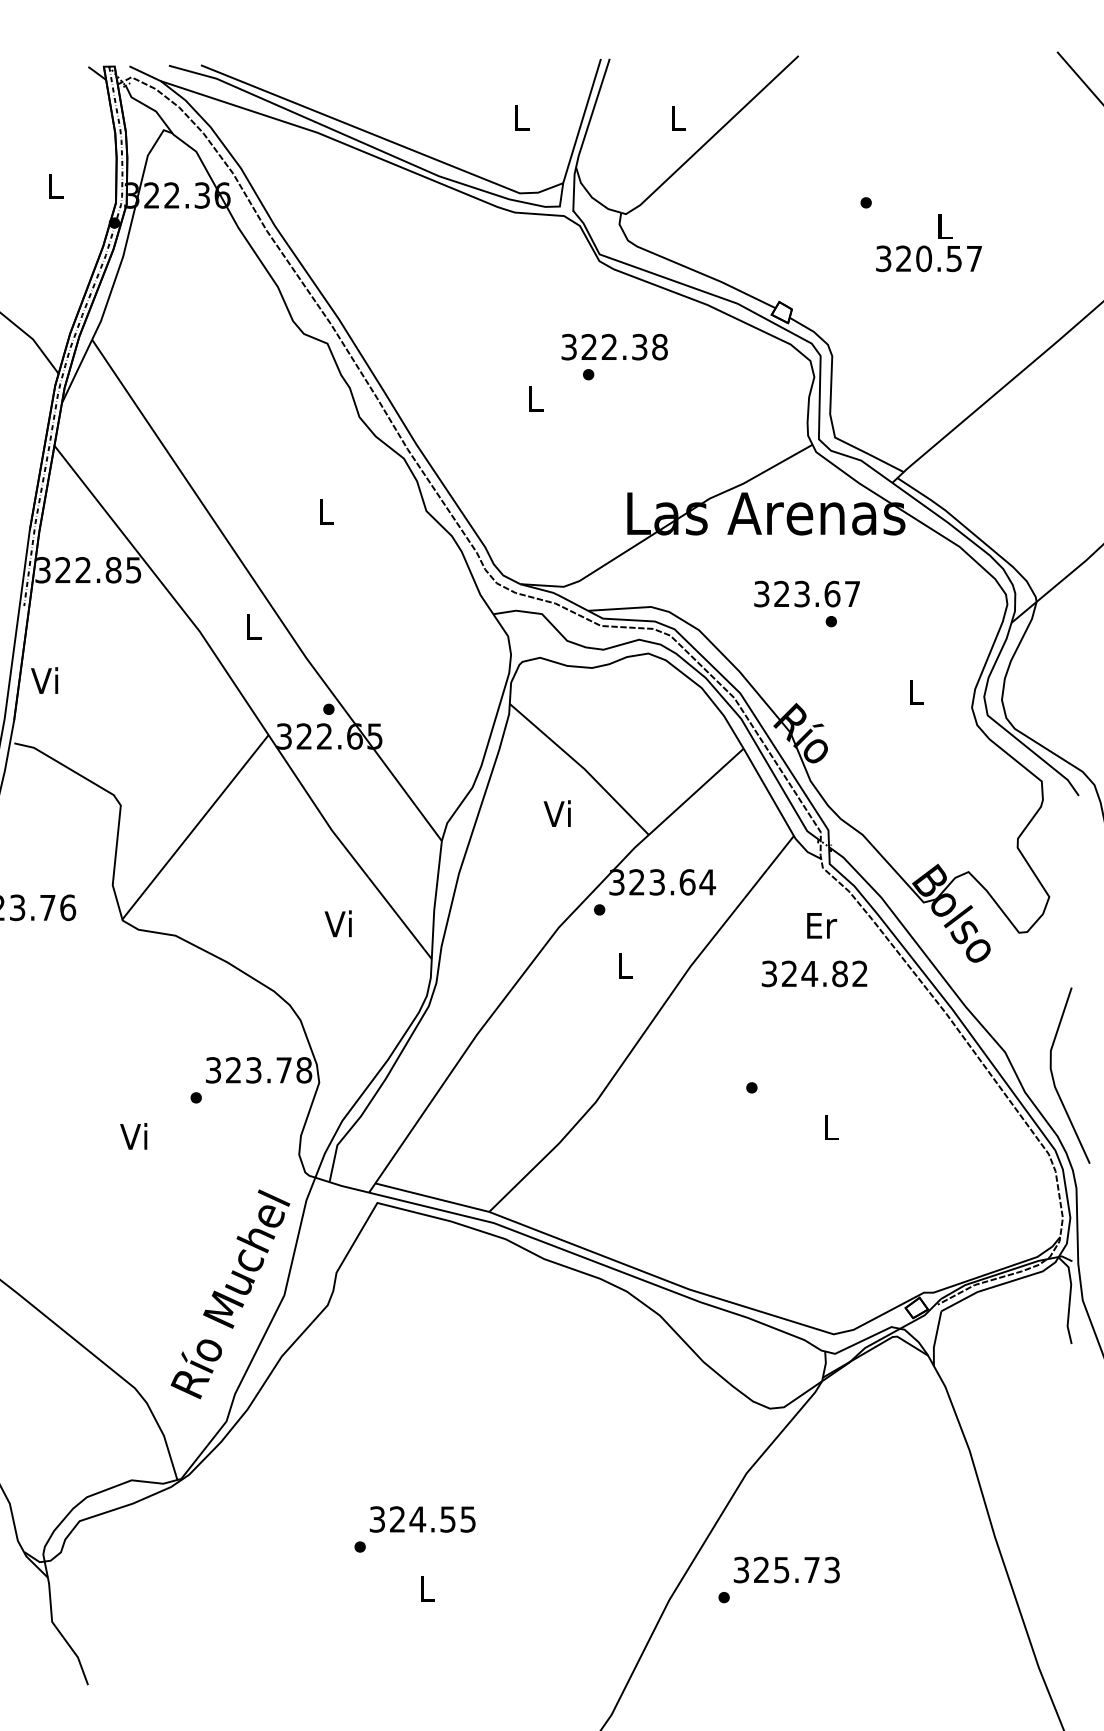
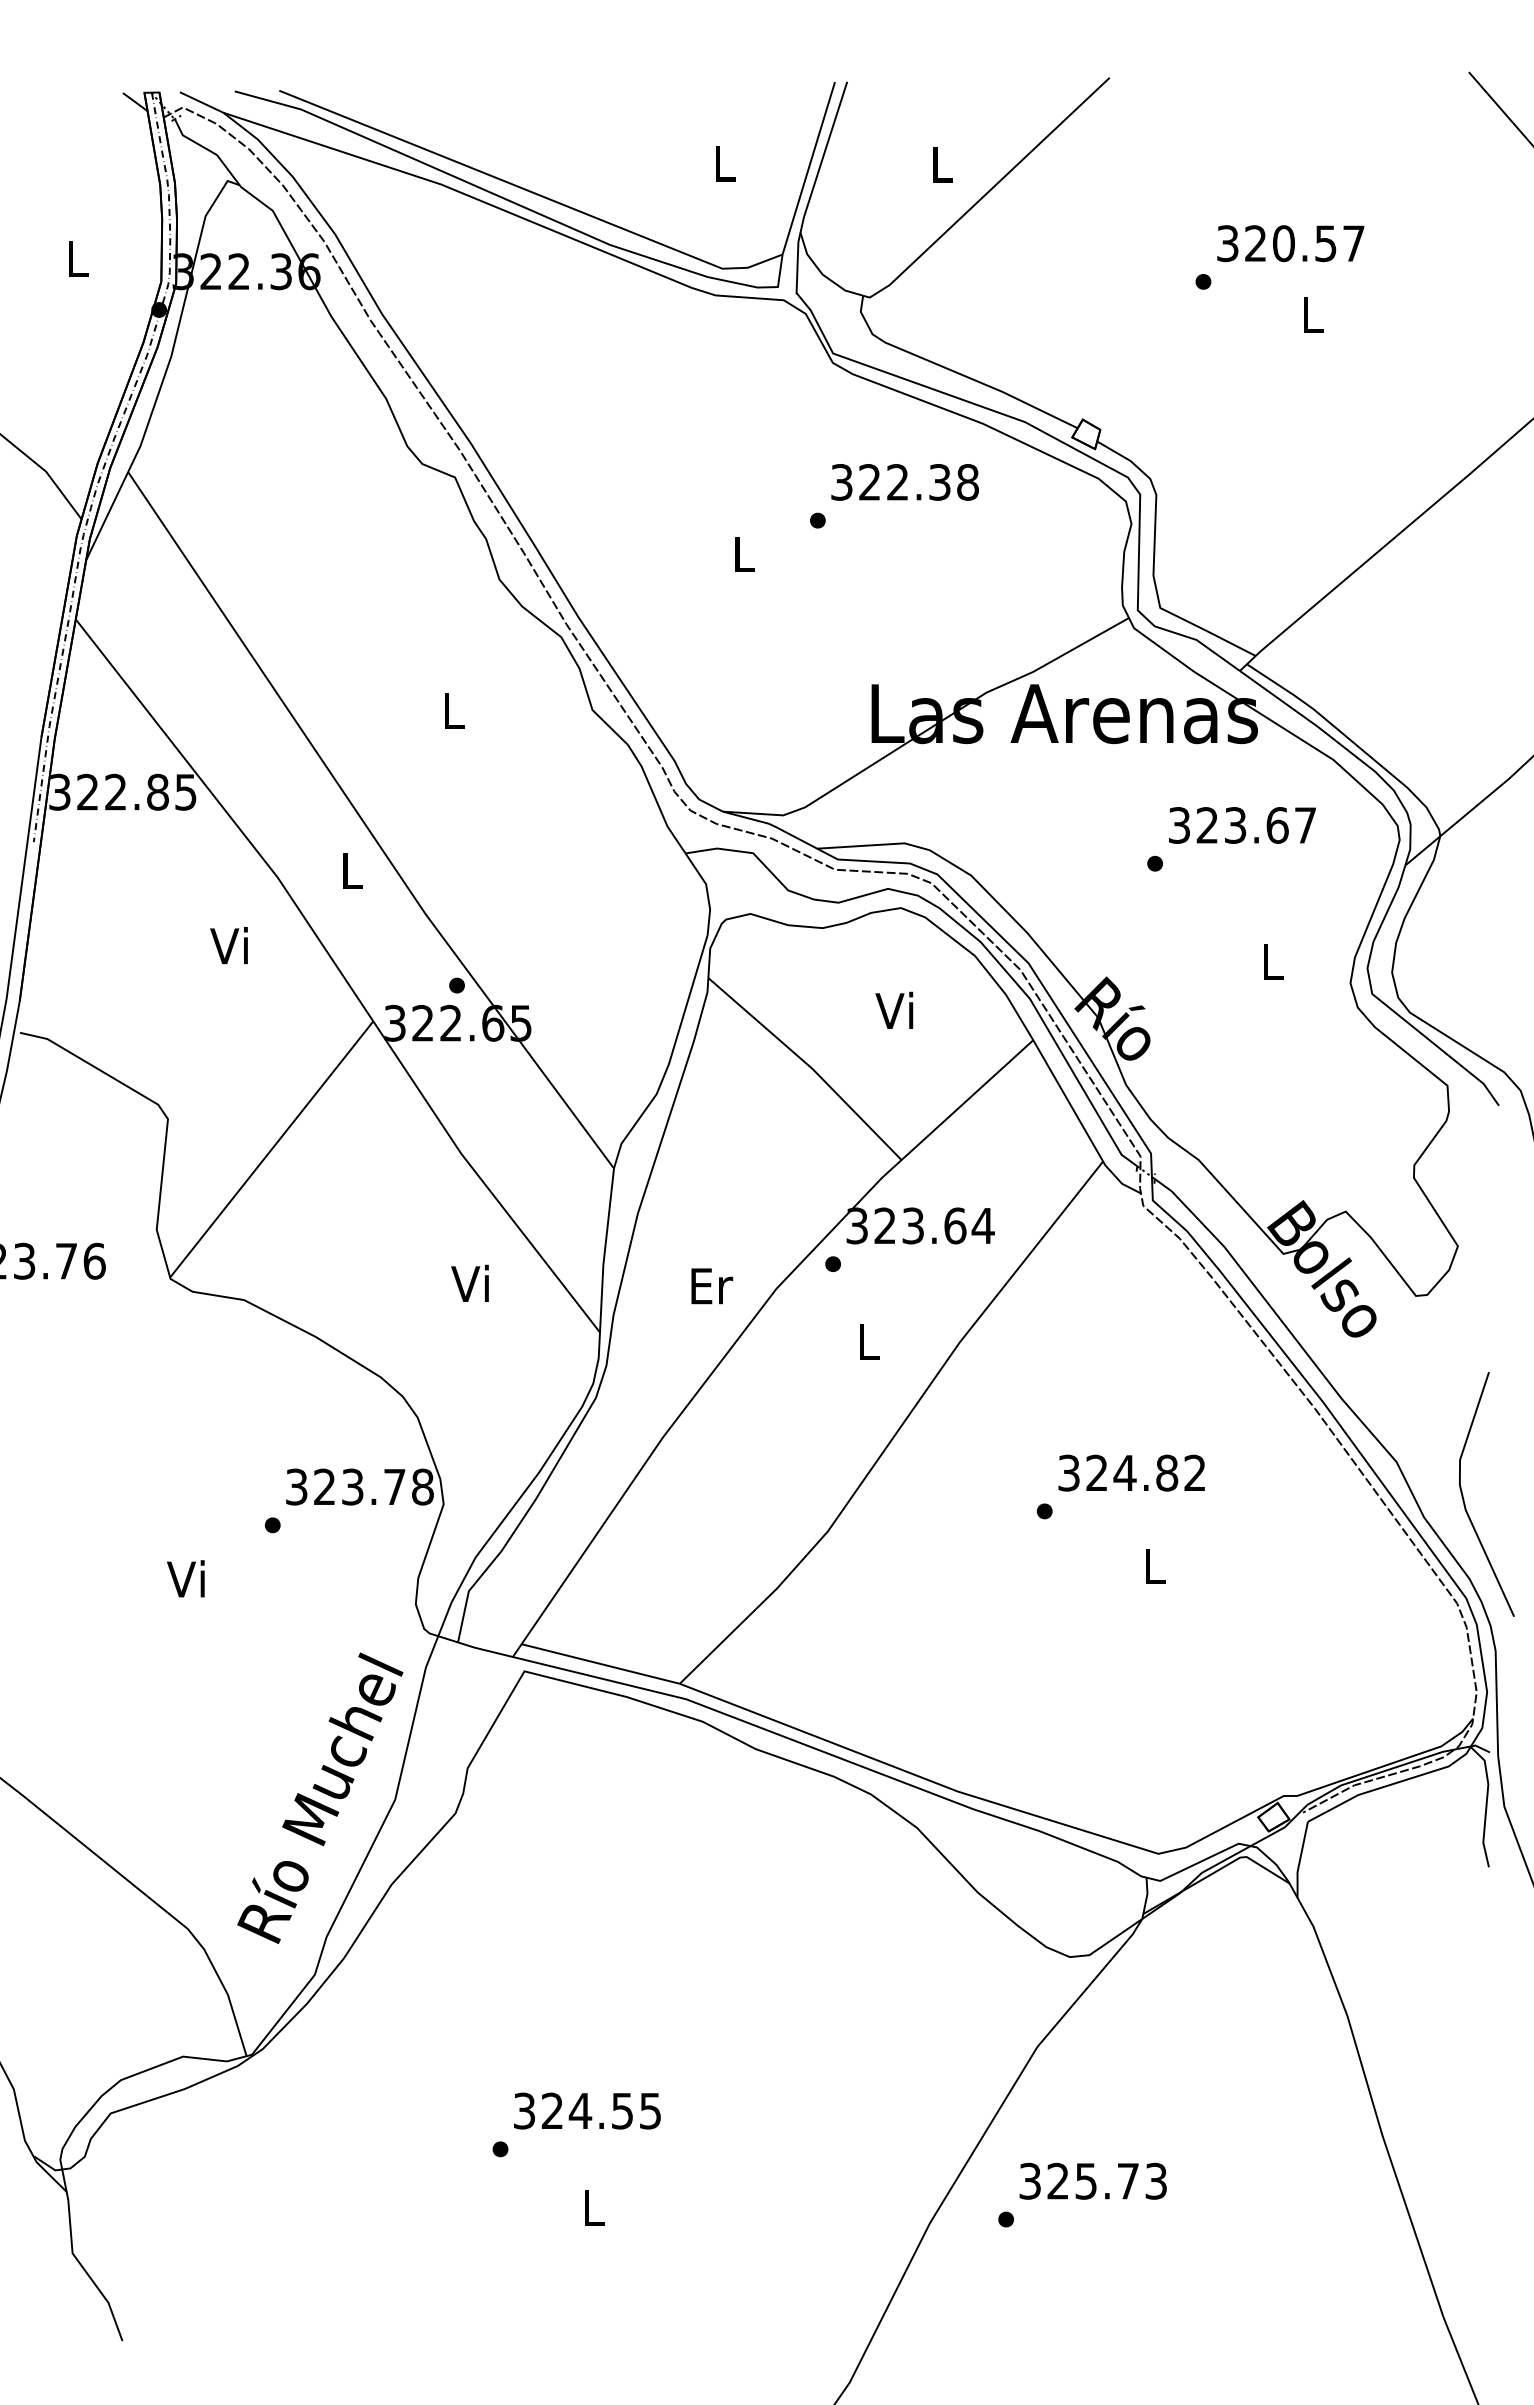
text: (928, 258) -> (1290, 243), moved
text: (614, 347) -> (904, 482), moved
text: (807, 594) -> (1242, 825), moved
text: (44, 680) -> (228, 945), moved
text: (557, 812) -> (894, 1009), moved
text: (822, 925) -> (712, 1286), moved
text: (814, 973) -> (1131, 1472), moved

